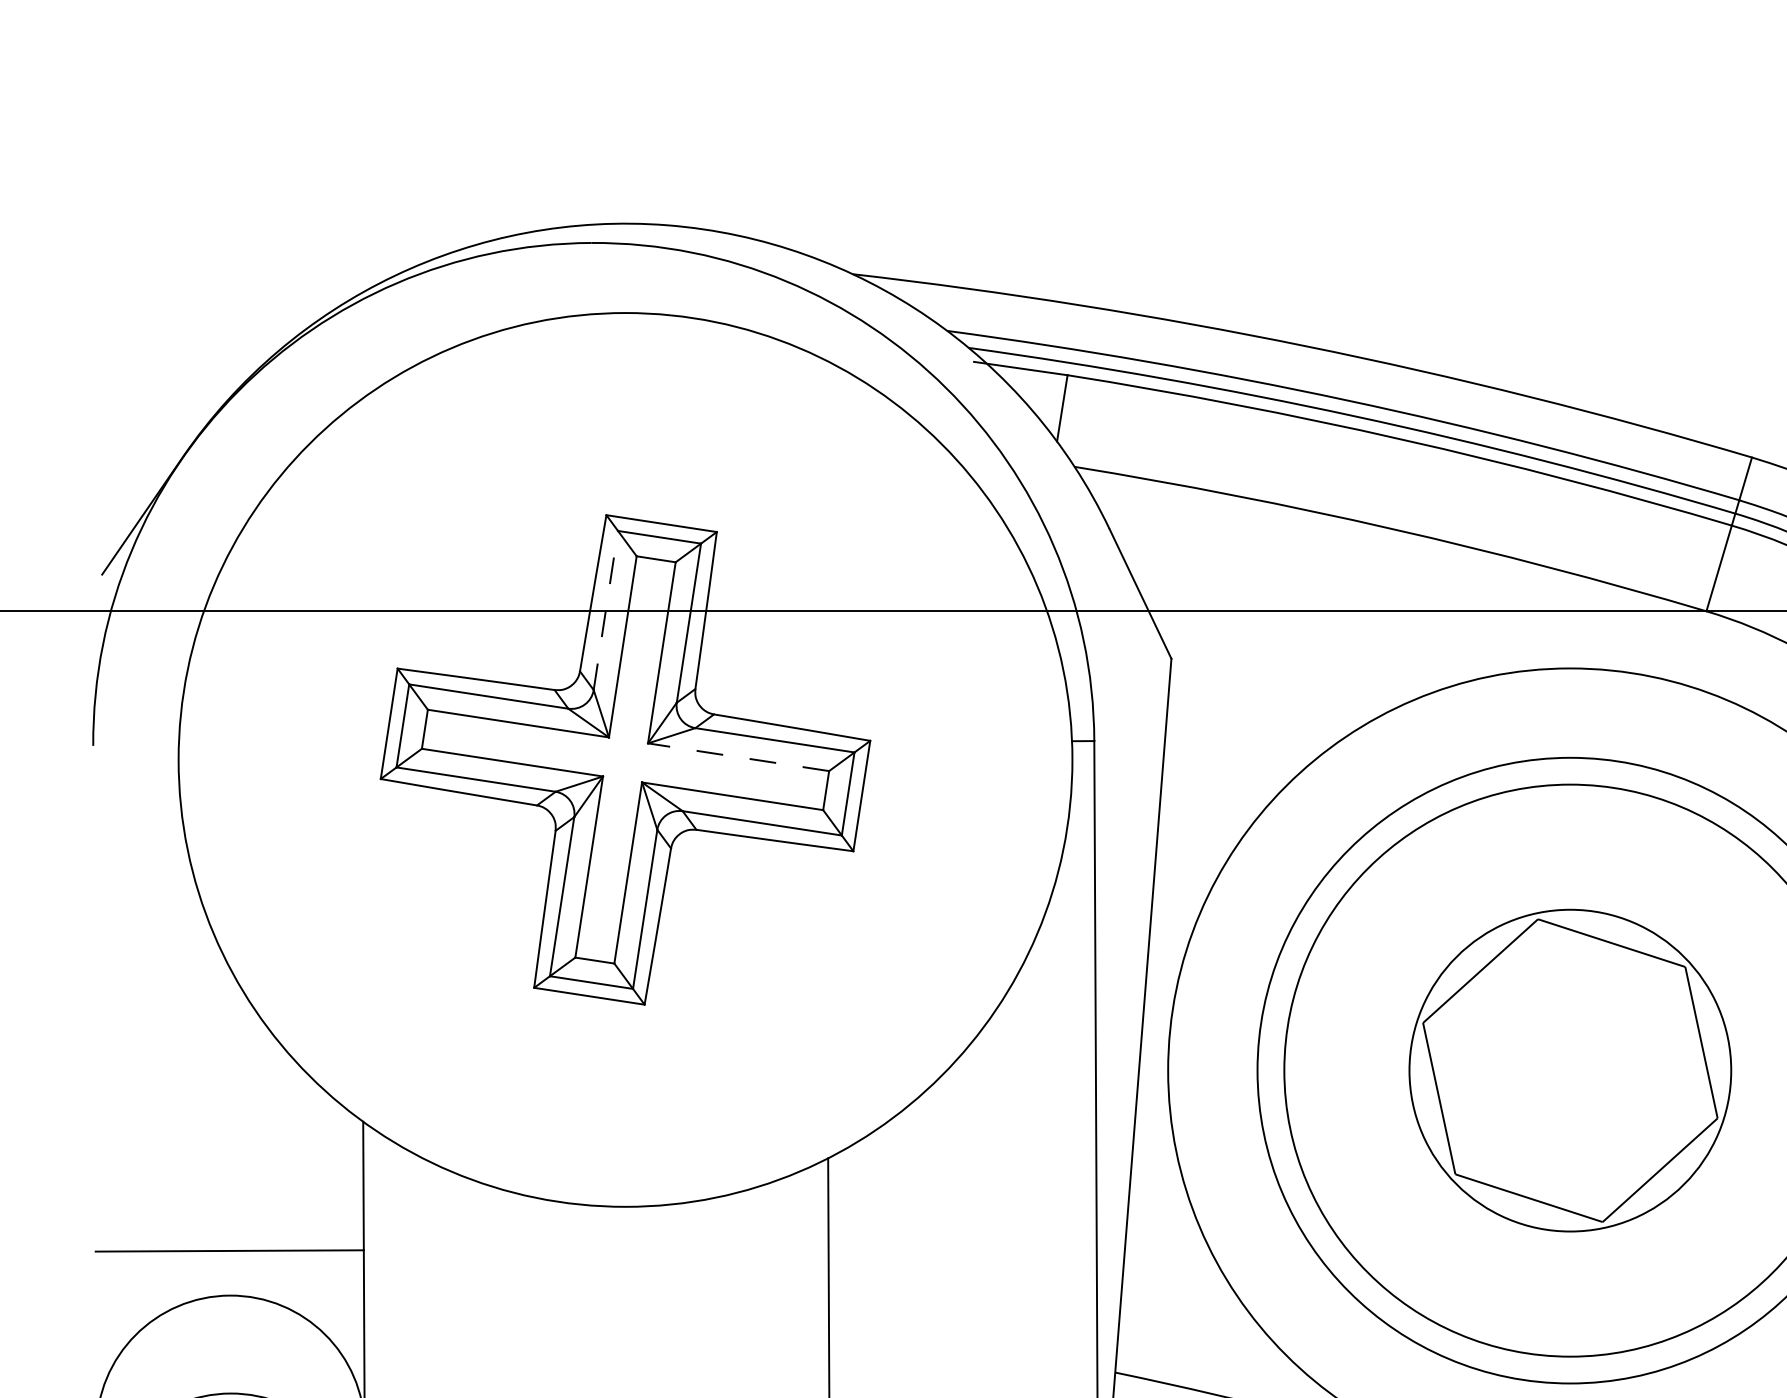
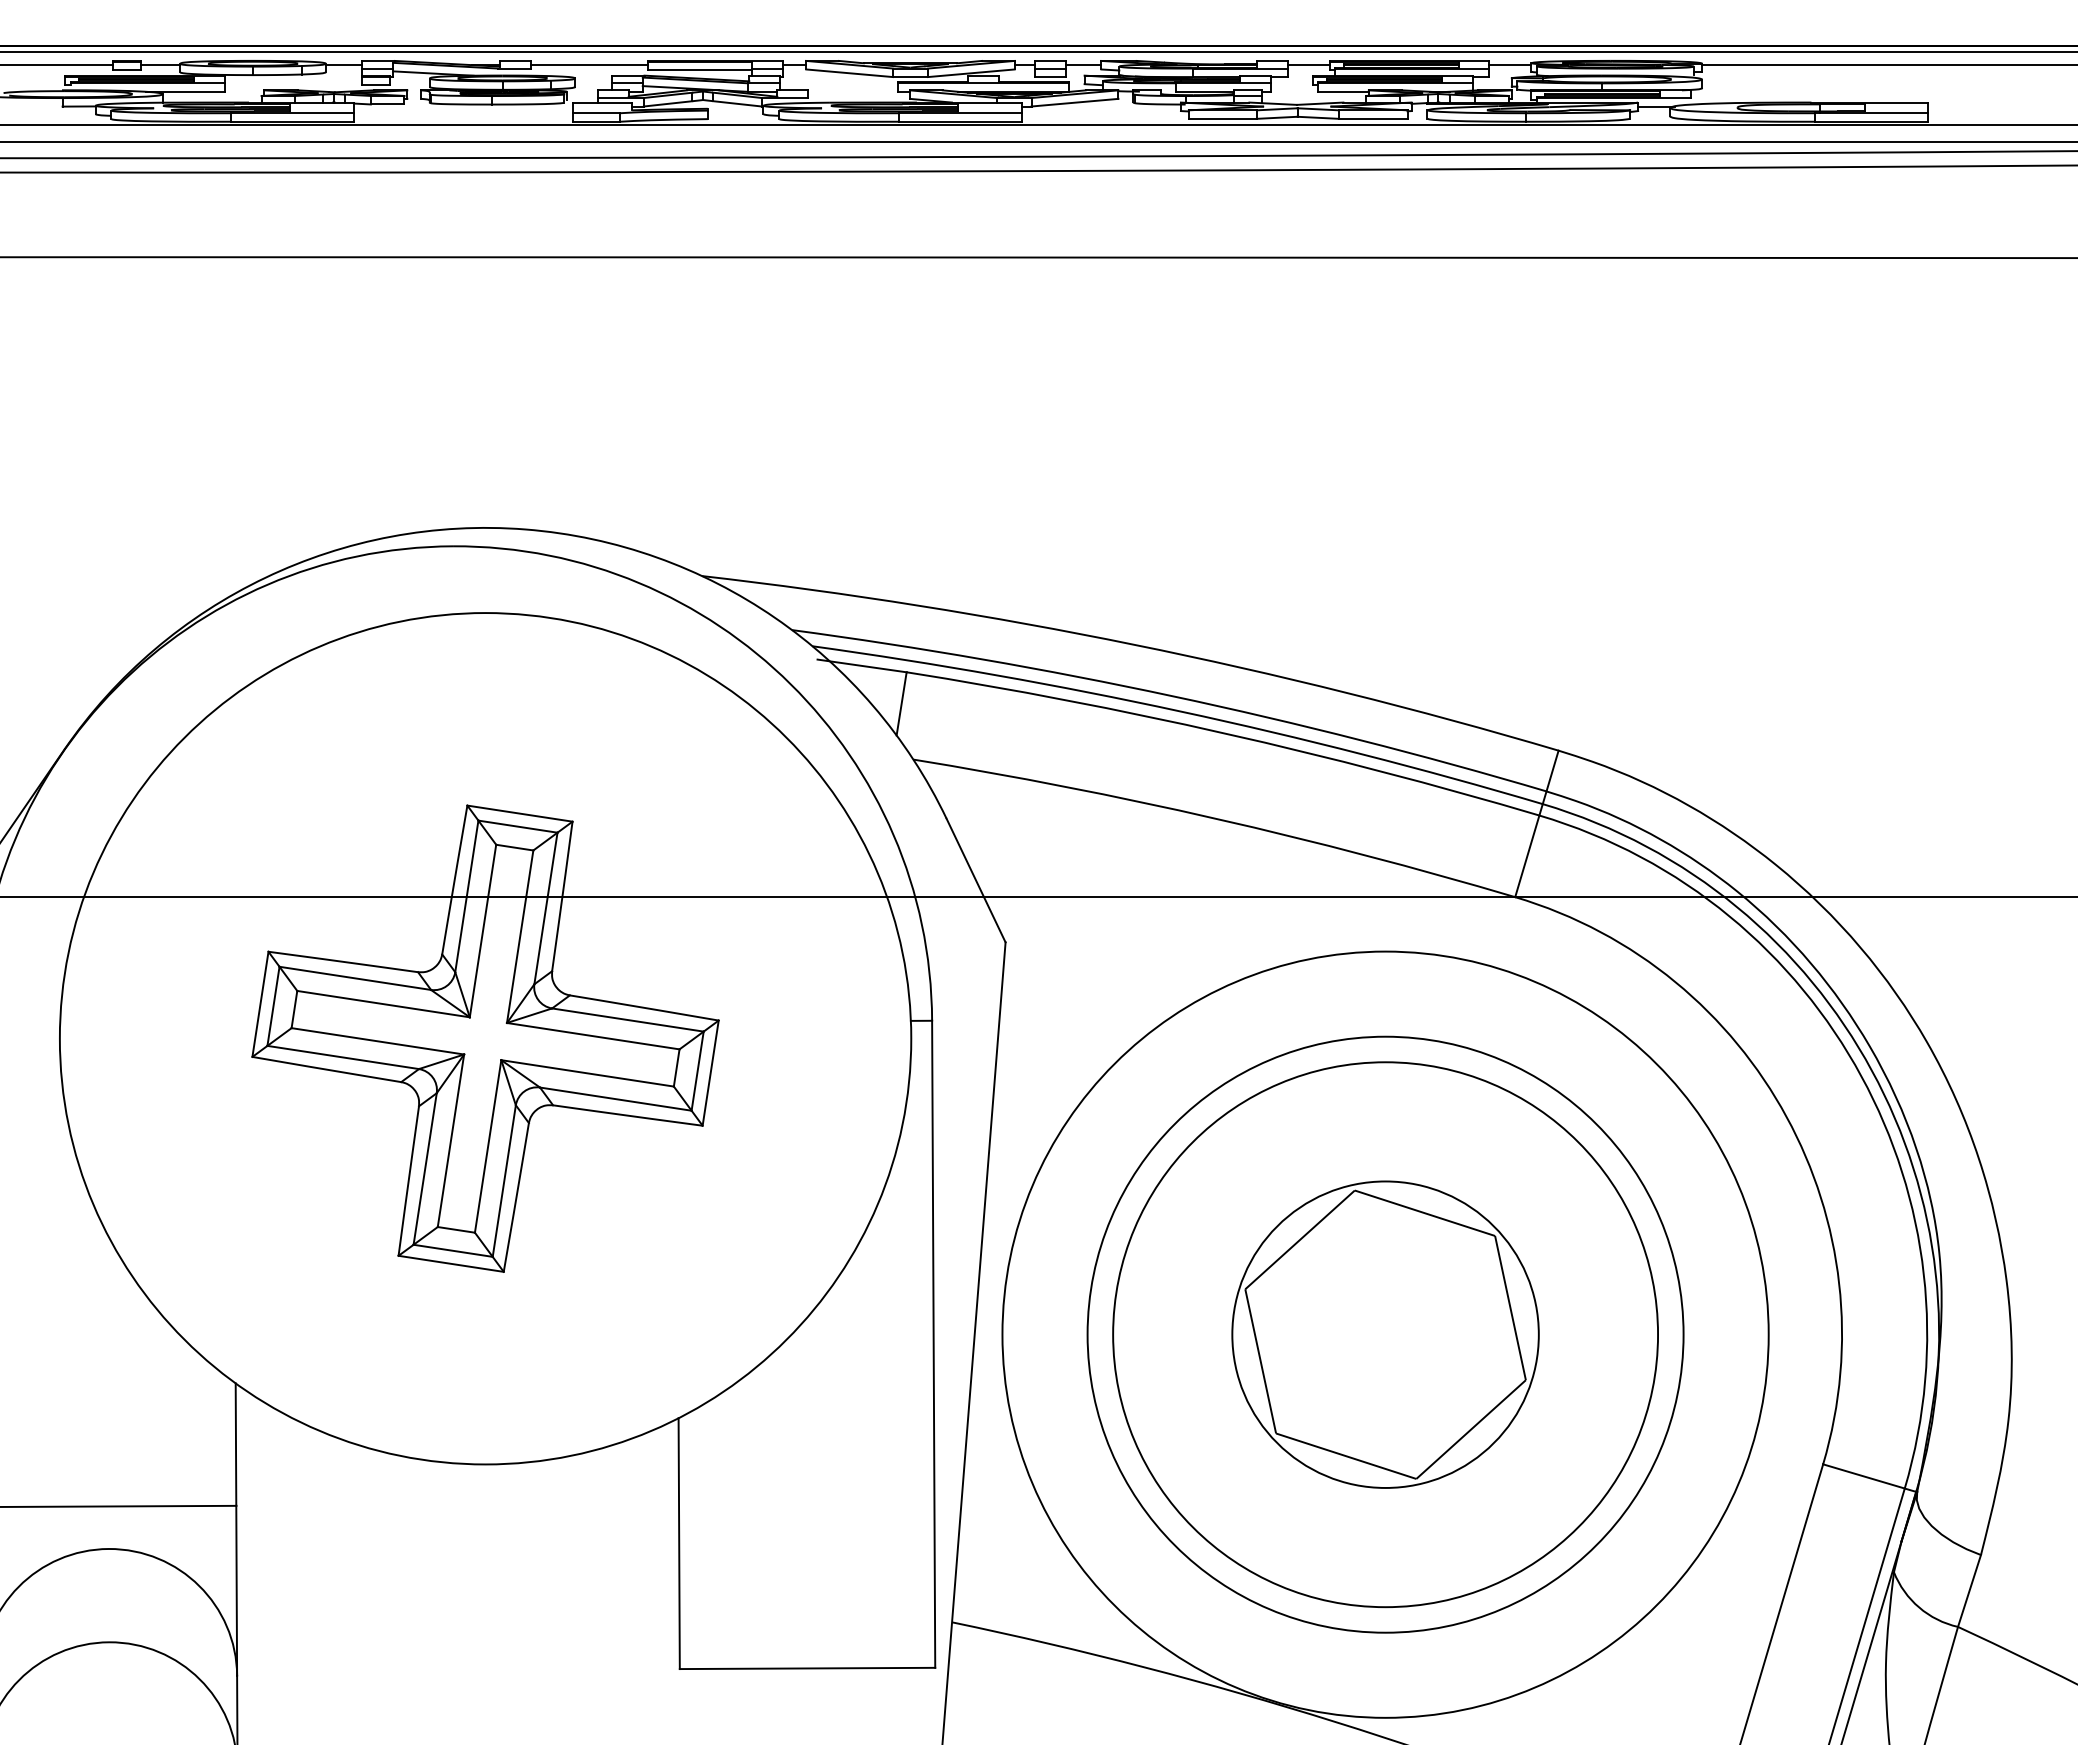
line: (605, 610) -> (466, 896), dashed -> solid
line: (737, 757) -> (592, 1036), dashed -> solid

